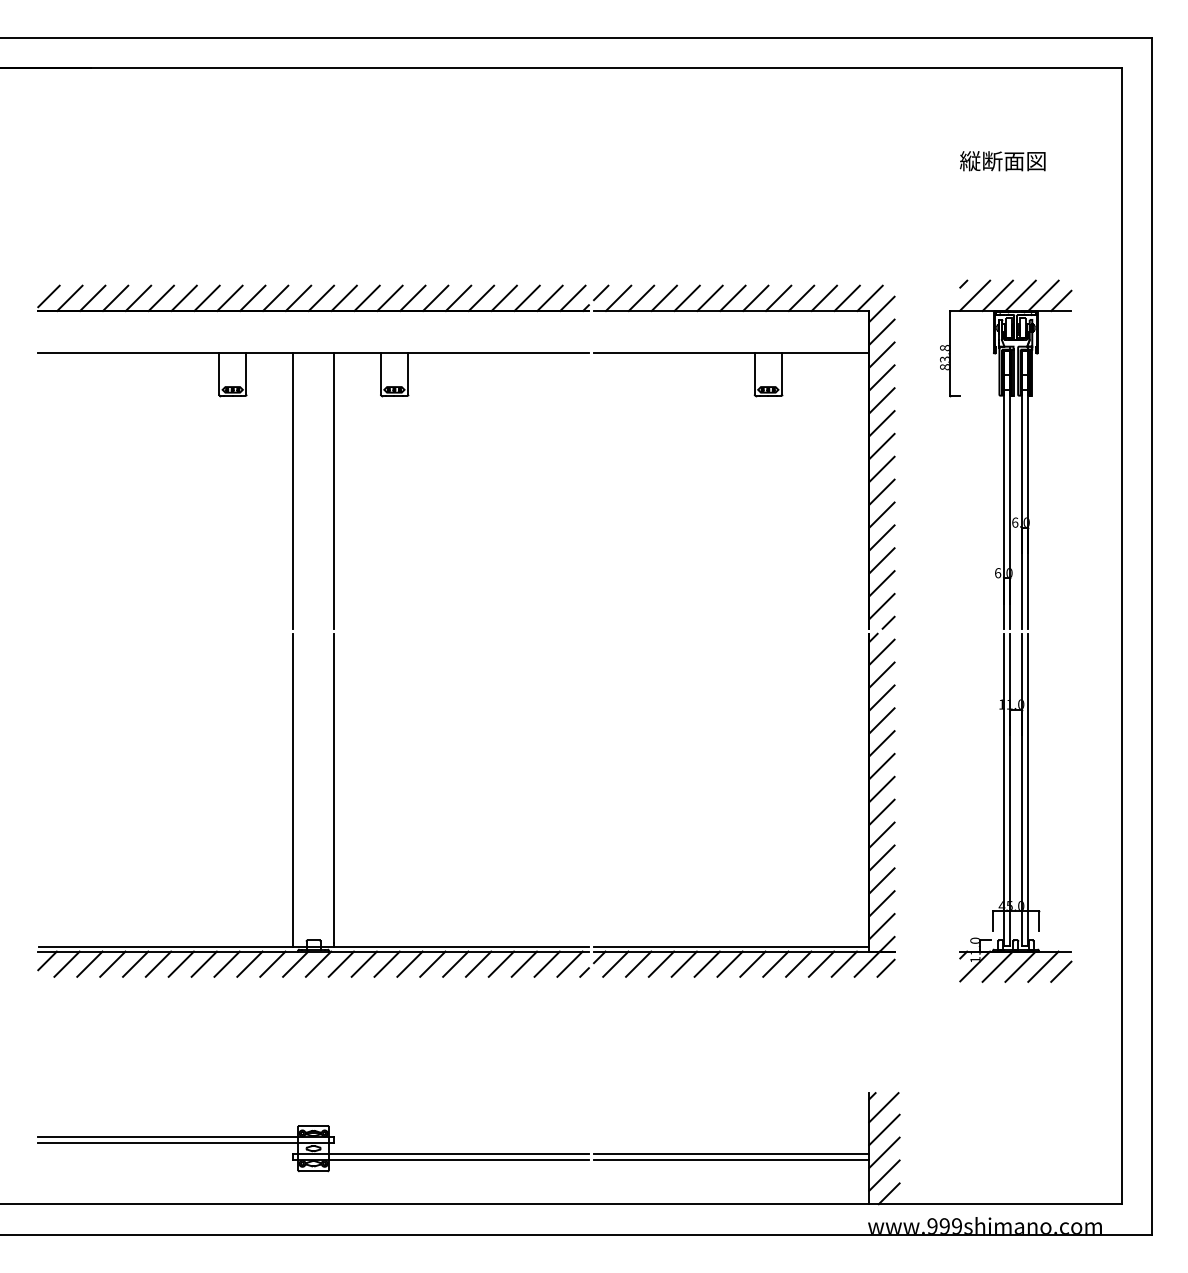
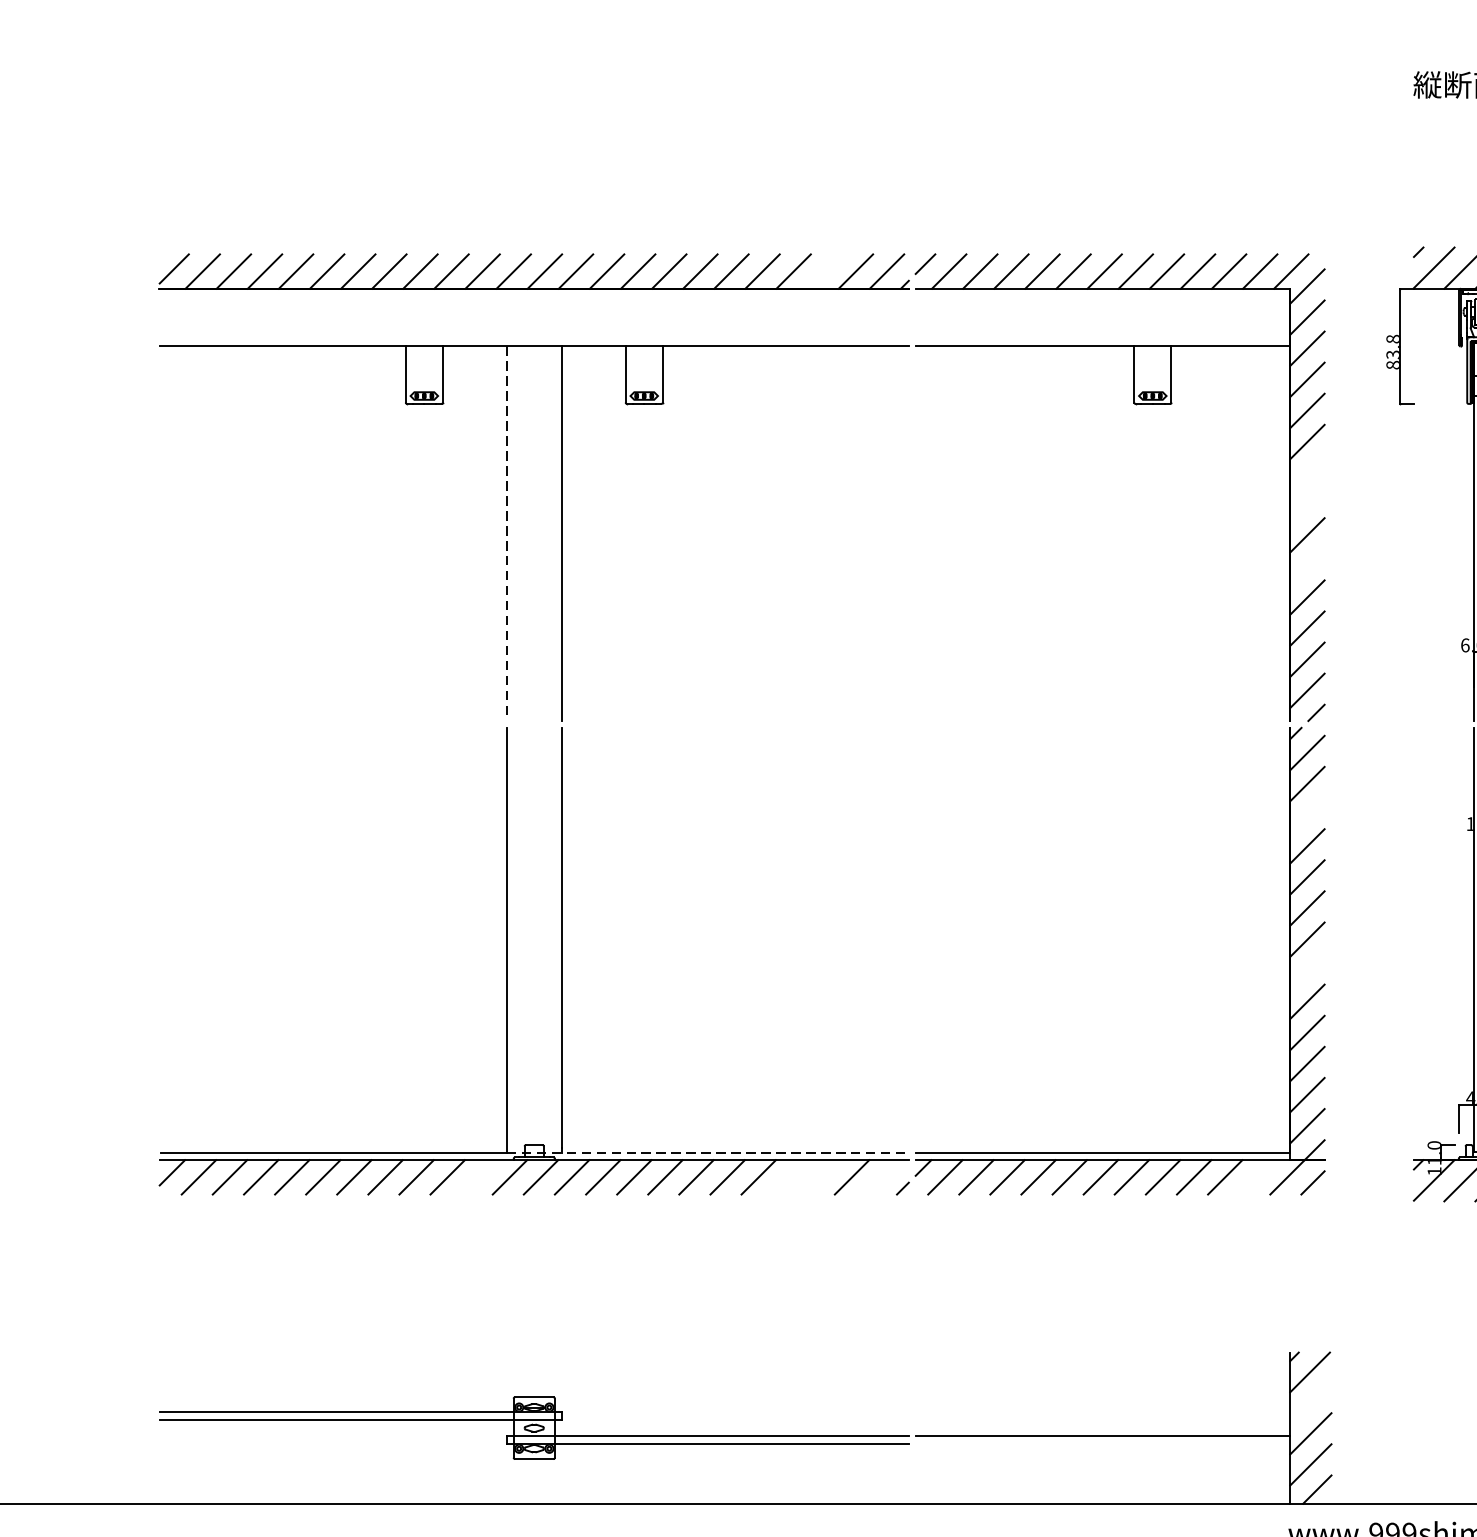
line: (526, 298) -> (823, 271), removed
line: (881, 446) -> (1306, 473), removed
line: (881, 469) -> (1306, 504), removed
line: (293, 491) -> (506, 534), solid -> dashed
line: (881, 514) -> (1306, 565), removed
line: (881, 697) -> (1306, 814), removed
line: (881, 812) -> (1306, 970), removed
line: (441, 946) -> (708, 1153), solid -> dashed
line: (272, 963) -> (478, 1176), removed
line: (501, 963) -> (789, 1176), removed
line: (524, 963) -> (821, 1176), removed
line: (569, 963) -> (882, 1176), removed
line: (844, 963) -> (1256, 1176), removed
line: (884, 1129) -> (1310, 1402), removed
line: (731, 1160) -> (1102, 1444), removed

